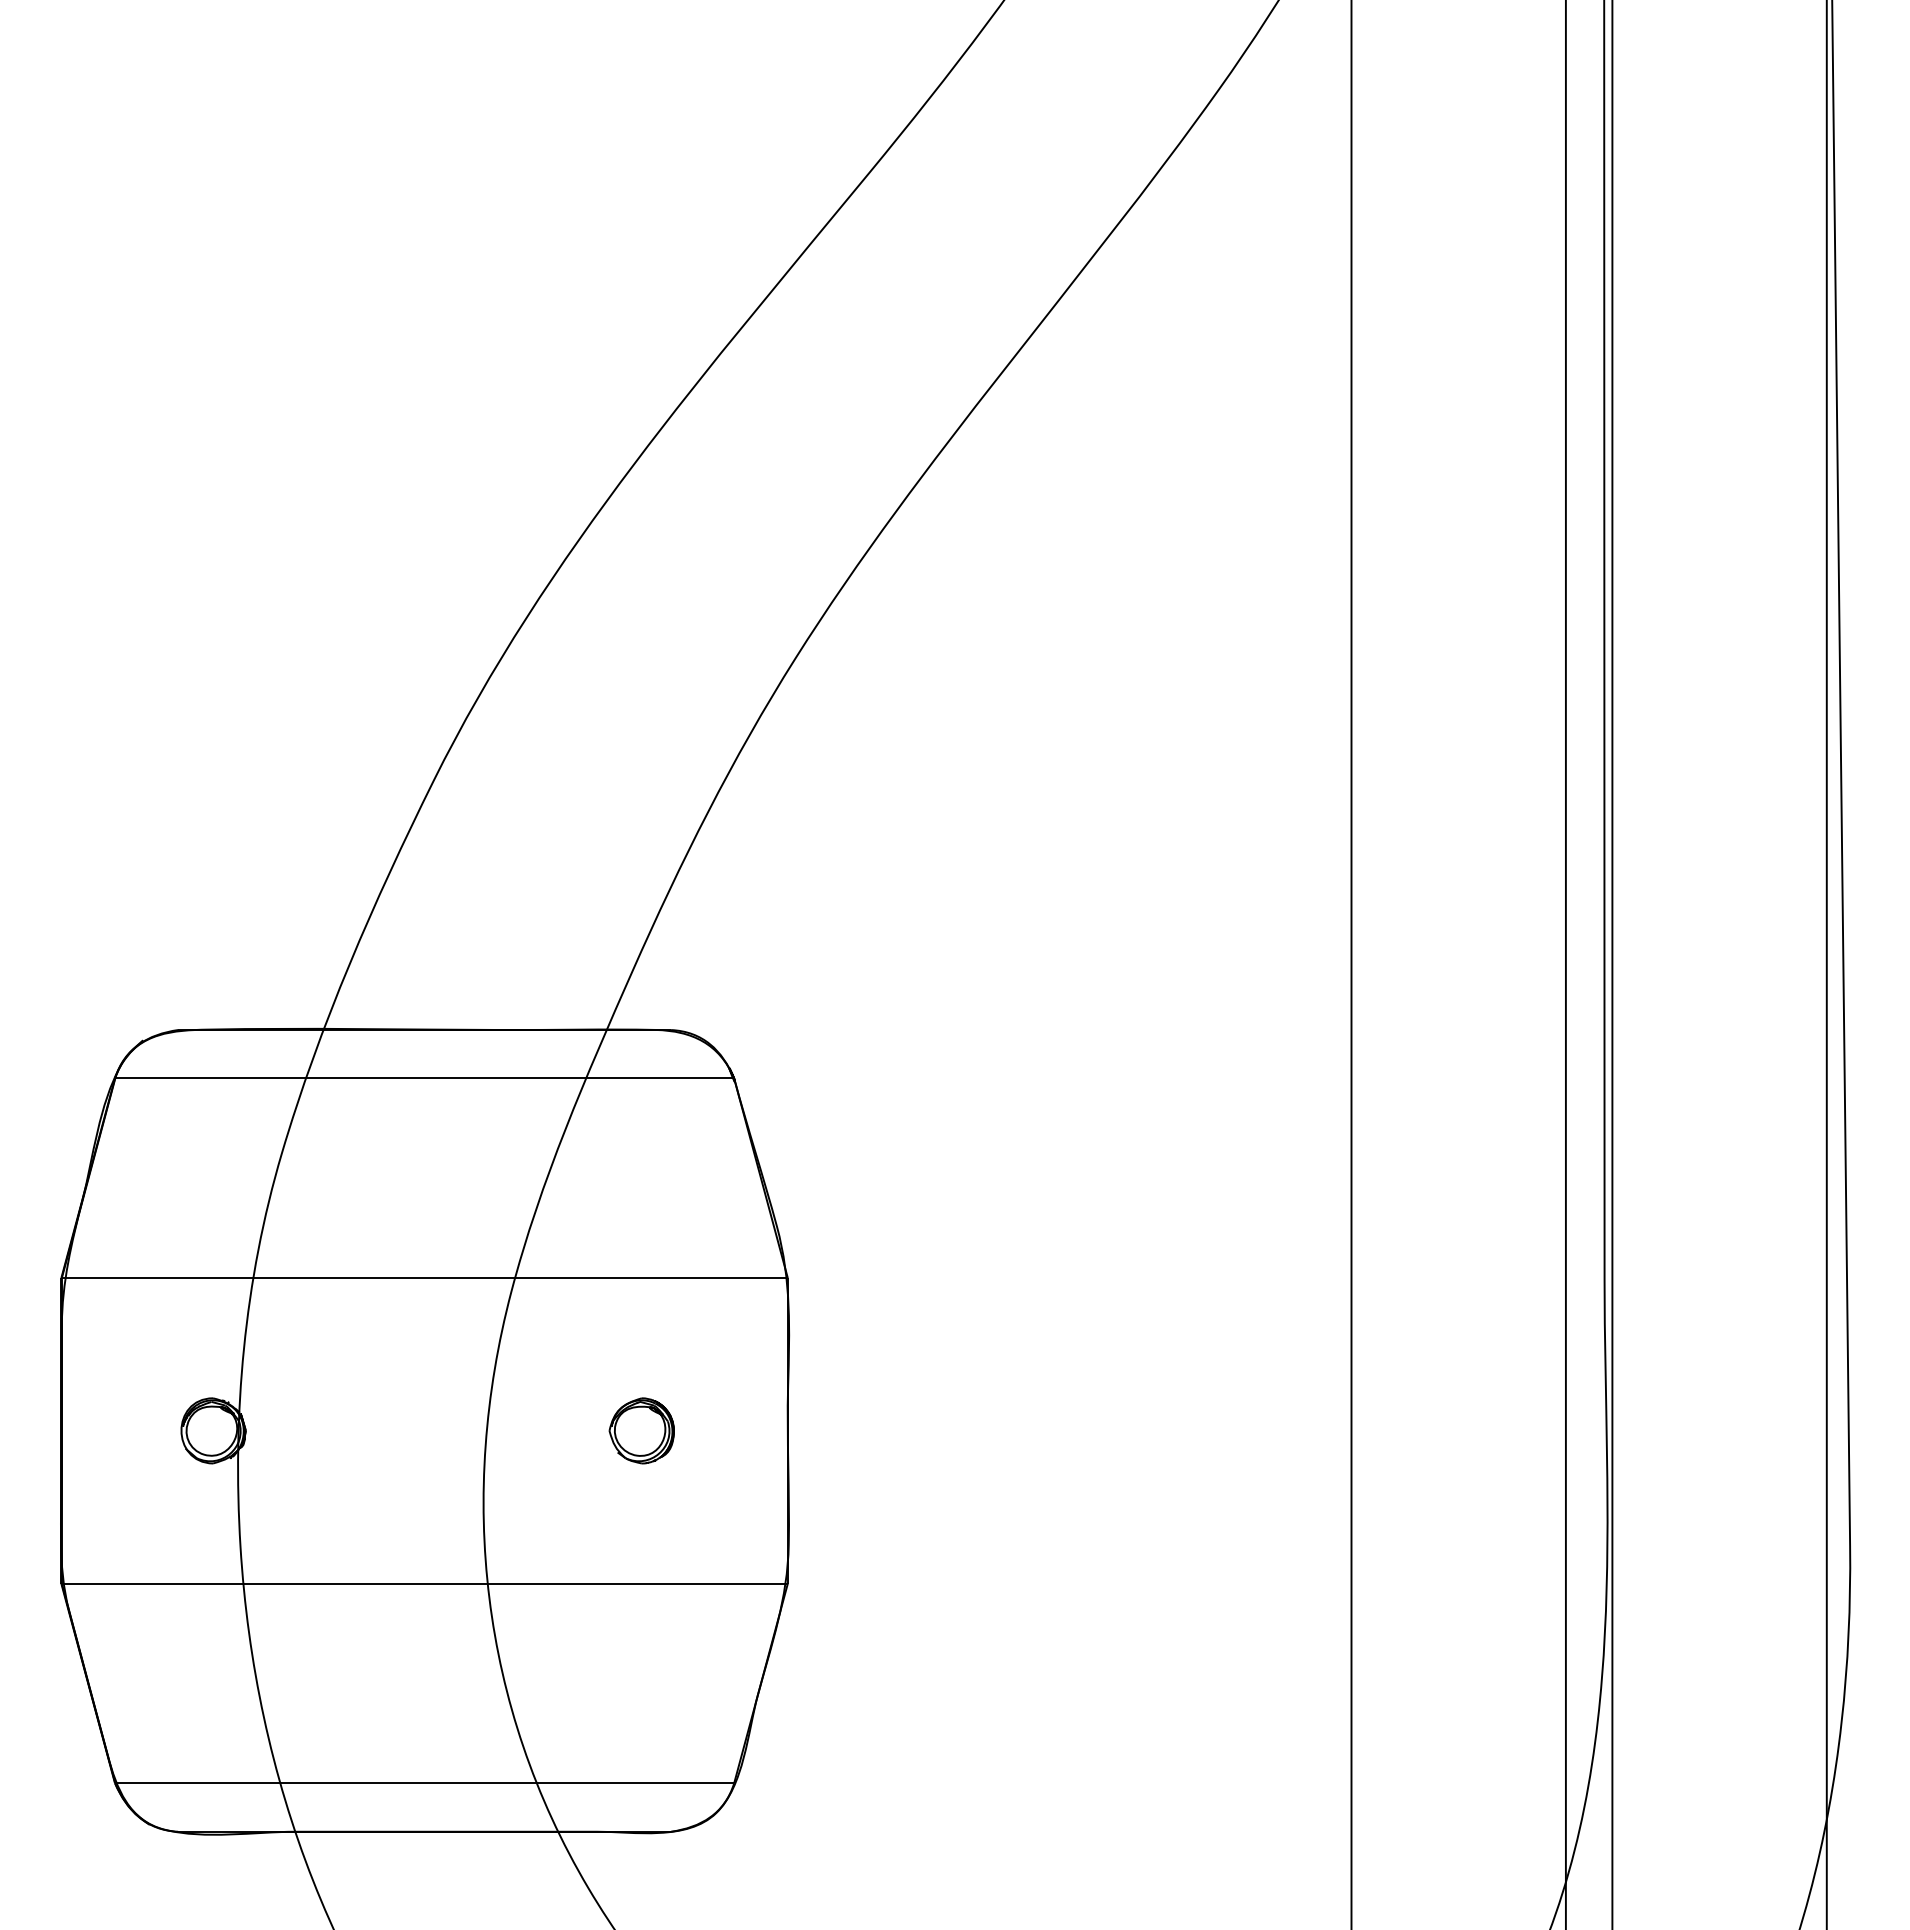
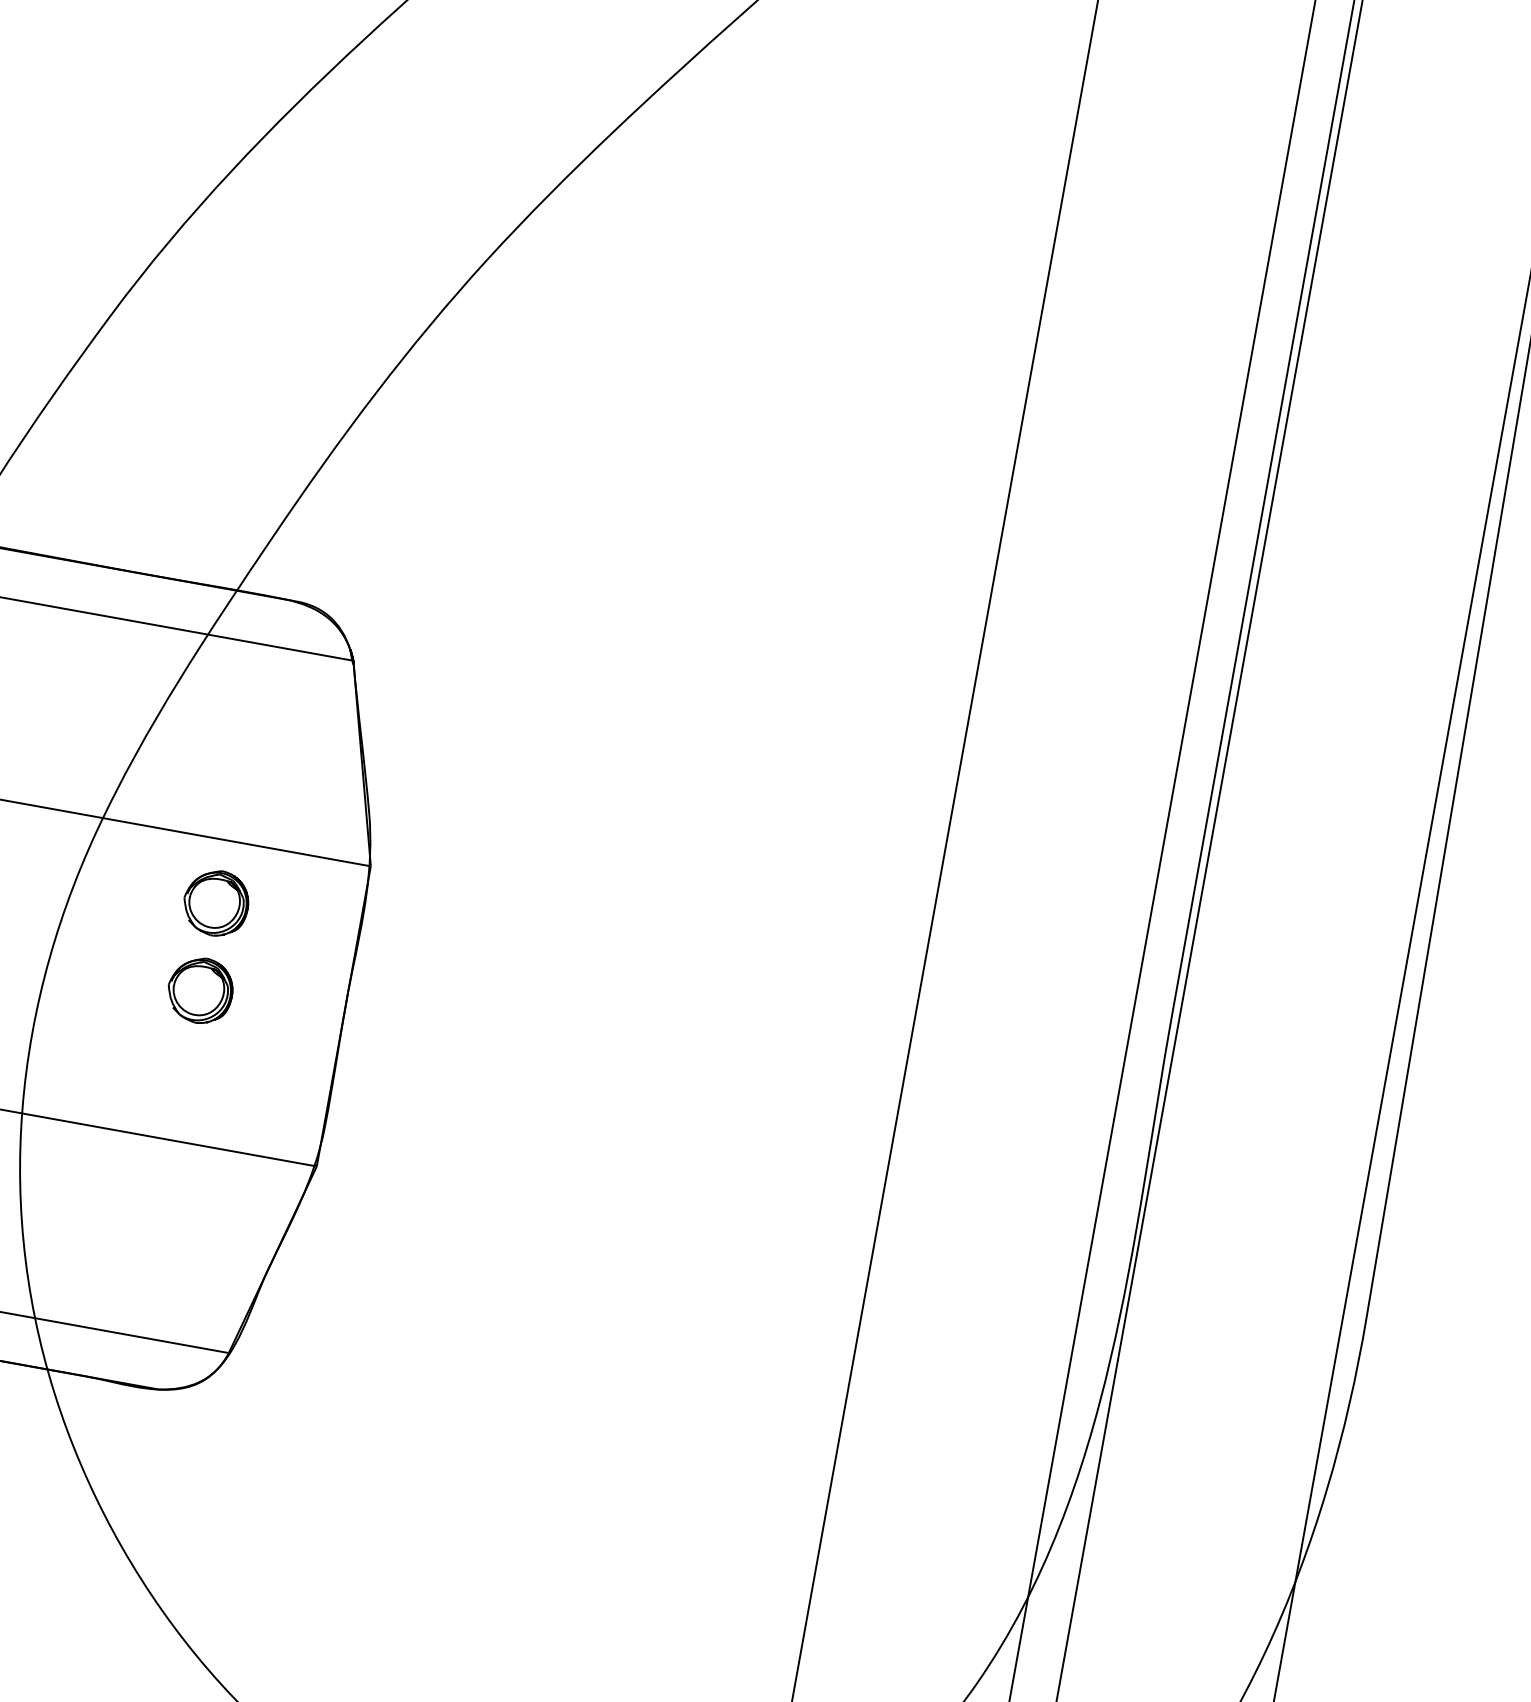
part: (641, 1341) -> (215, 902), added

